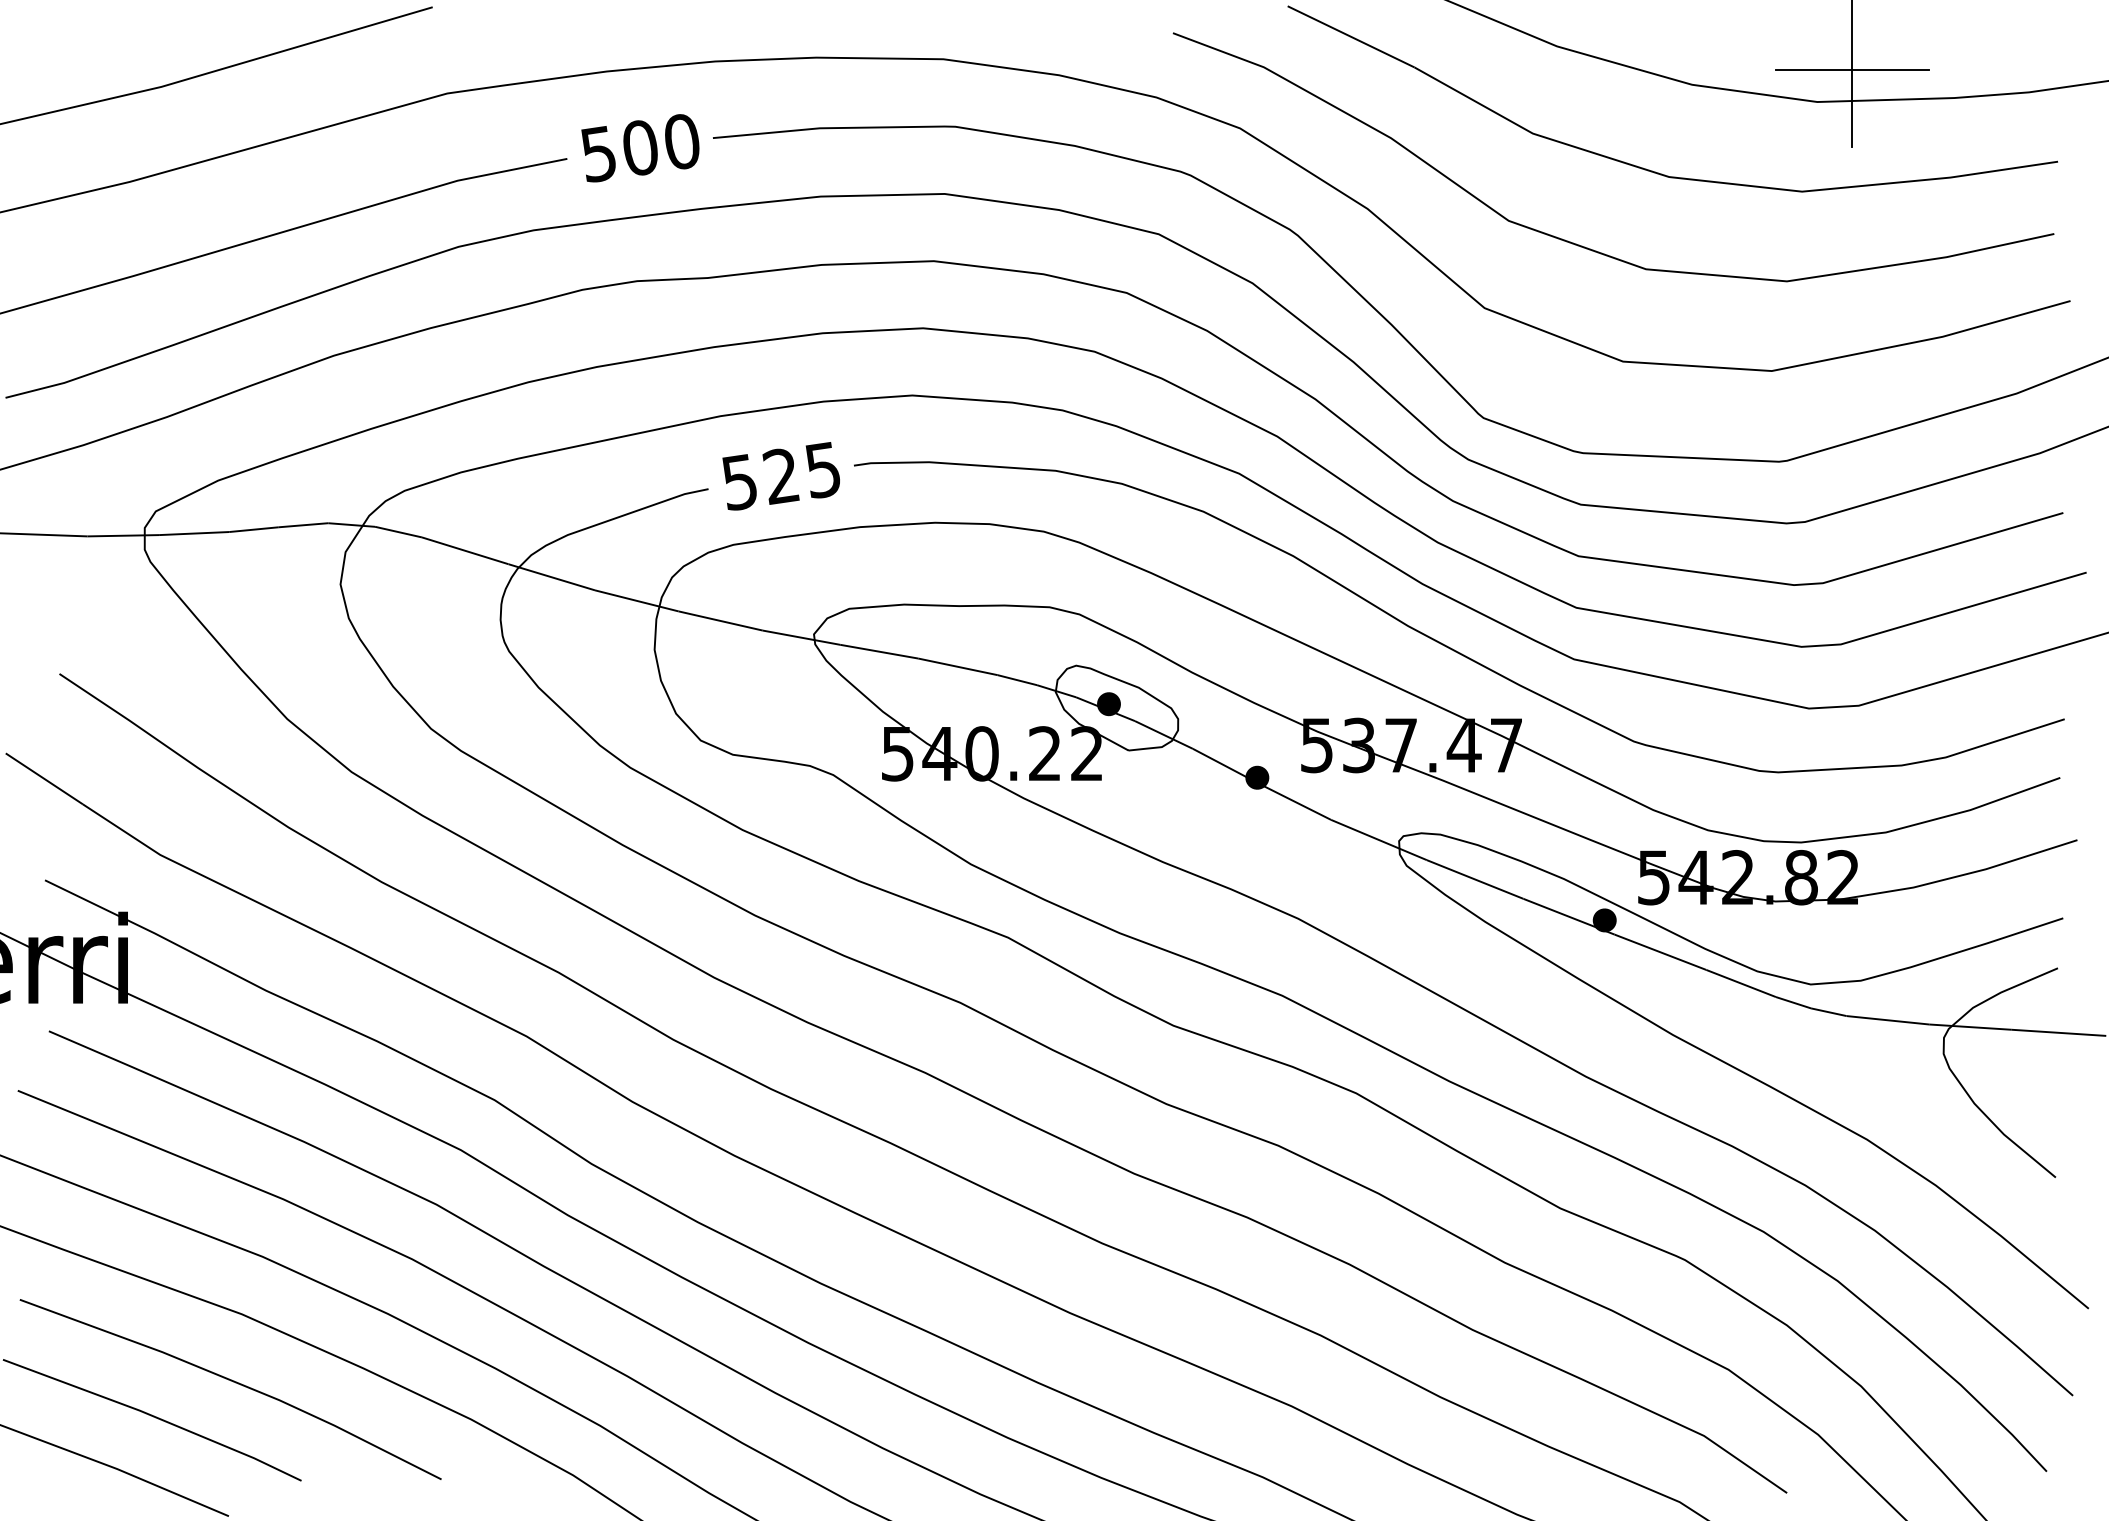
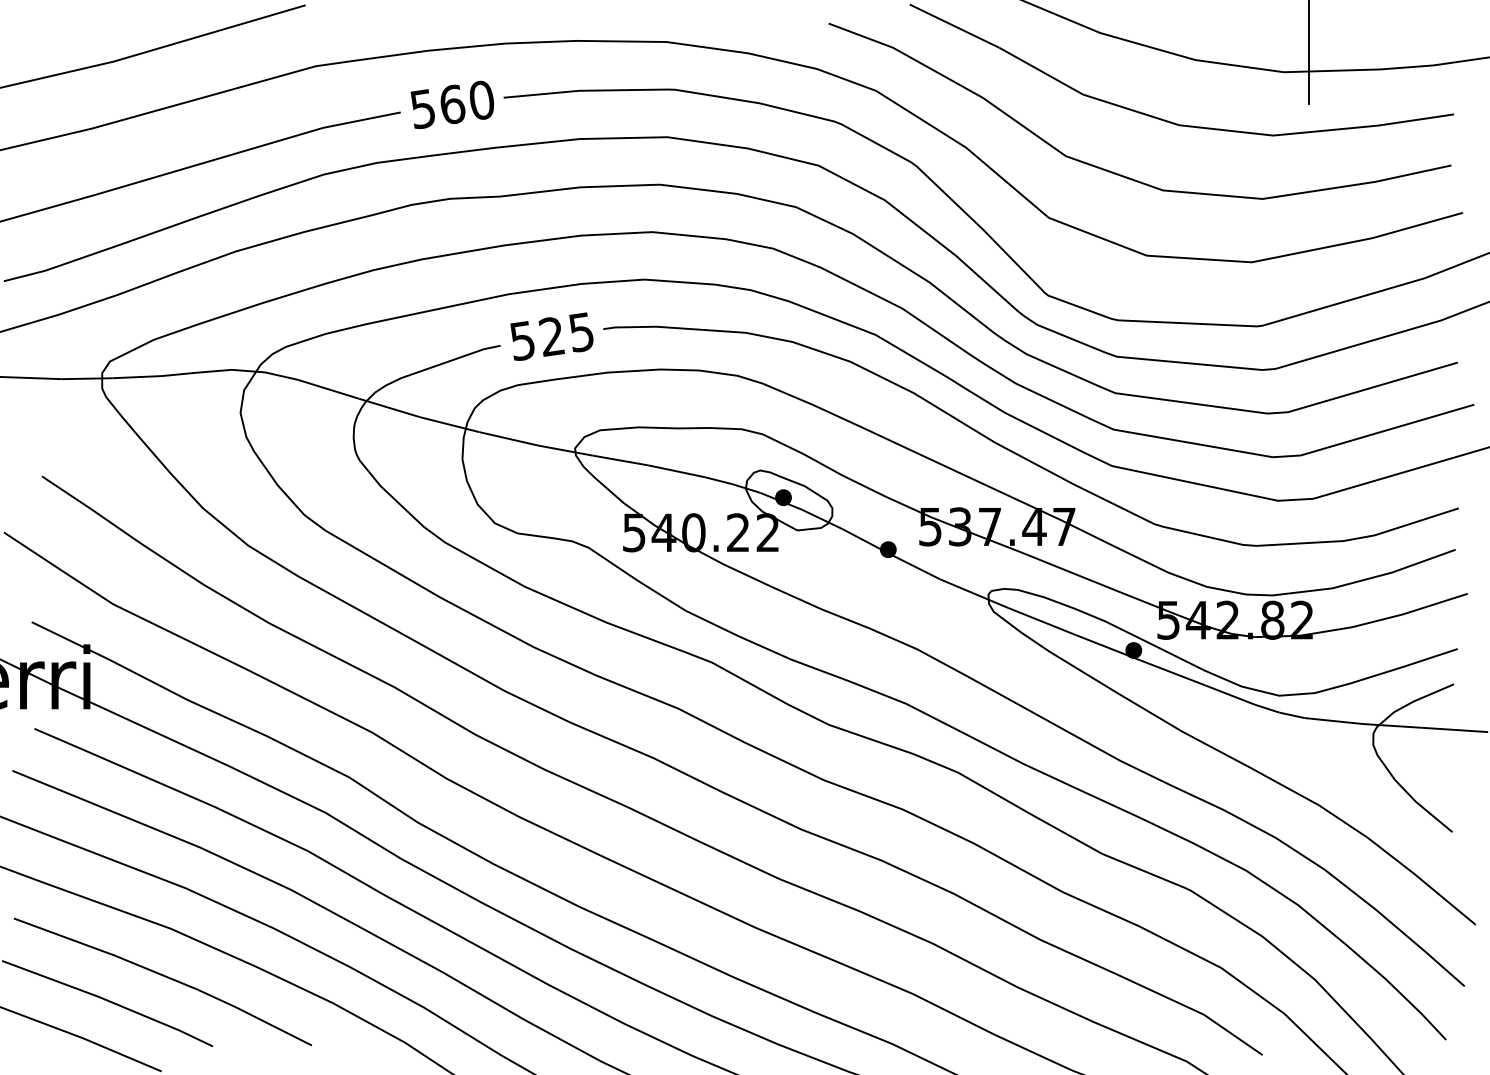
line: (1852, 69) -> (1308, 49), removed
text: (640, 147) -> (452, 104), 500 -> 560

